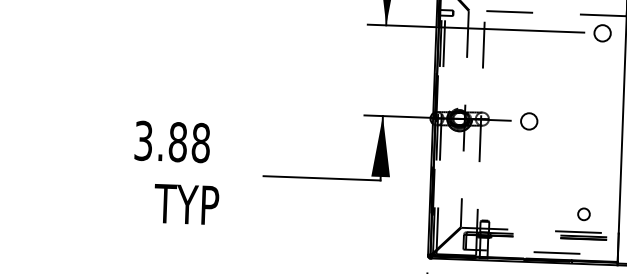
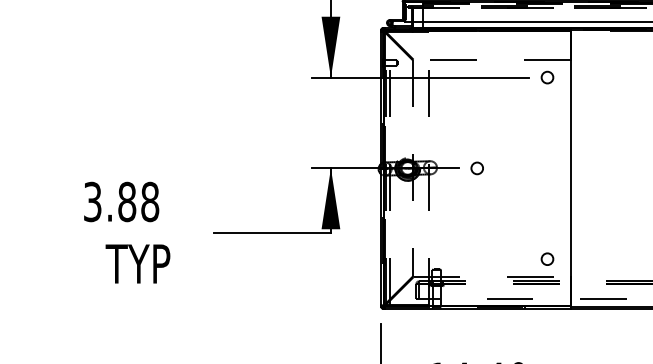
circle: (602, 33) -> (547, 77), size x0.71
circle: (528, 121) -> (476, 168), size x0.71
circle: (584, 213) -> (547, 258), moved

